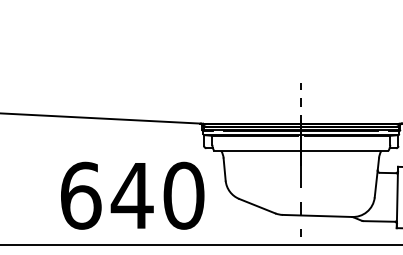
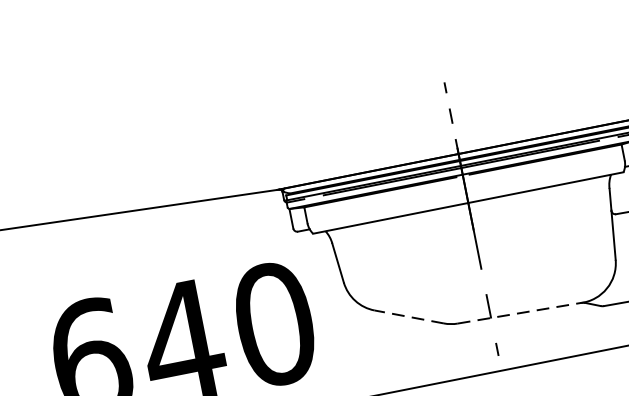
line: (256, 206) -> (407, 317), solid -> dashed
line: (317, 215) -> (519, 312), solid -> dashed

